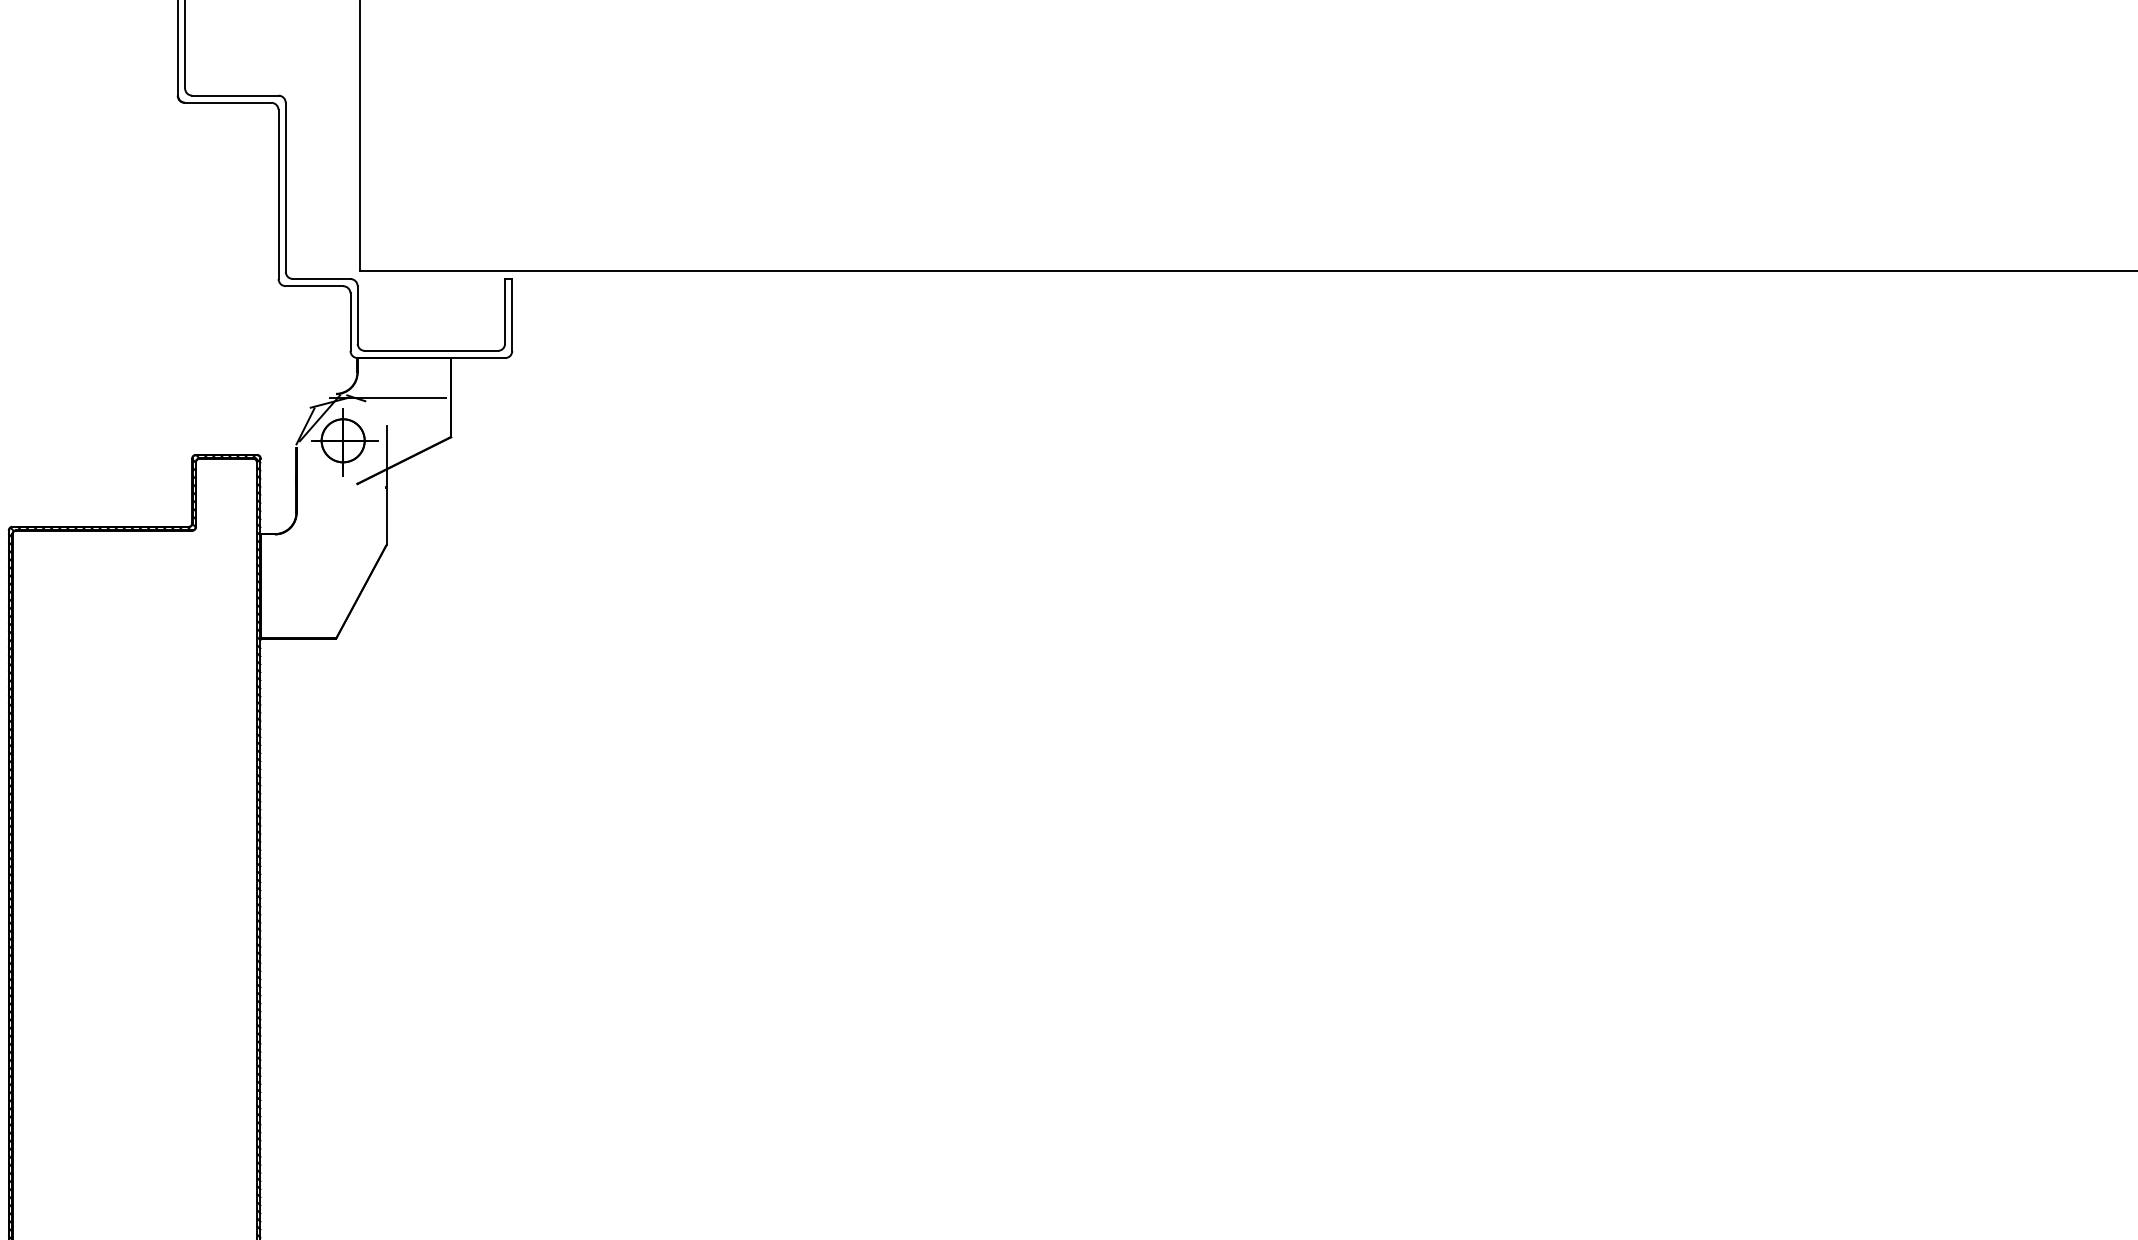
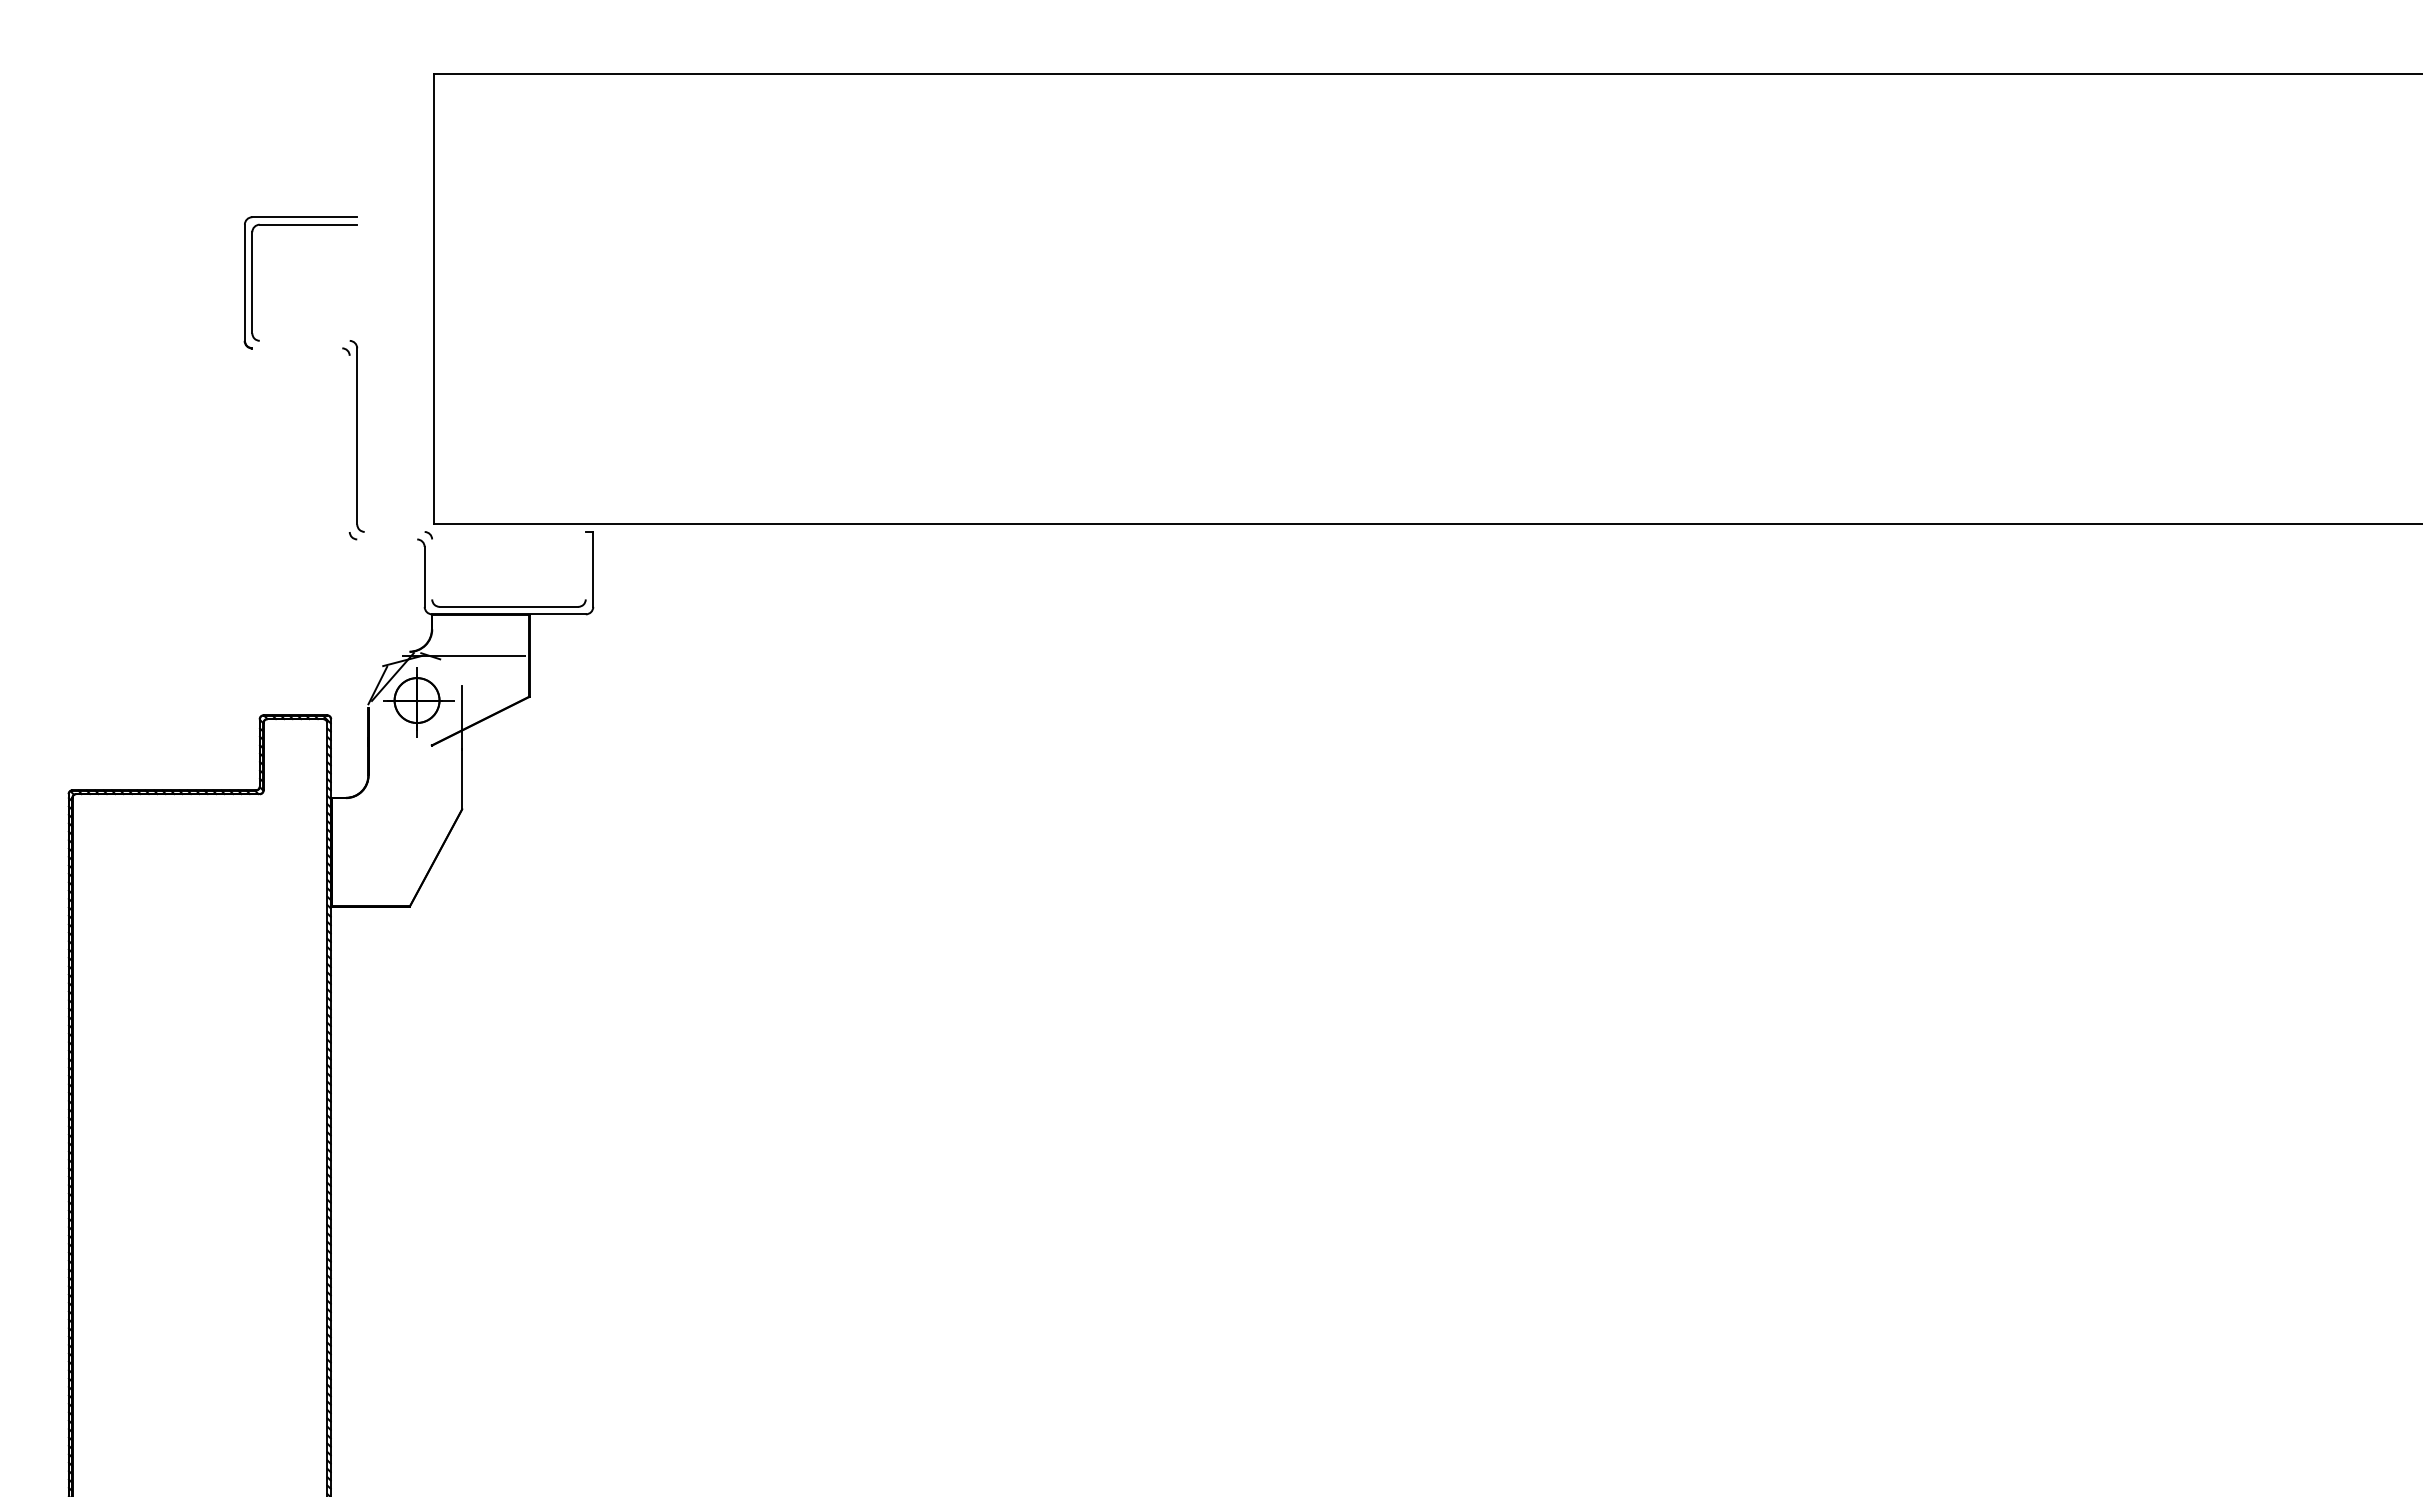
line: (235, 95) -> (304, 340), removed
line: (228, 102) -> (297, 348), removed
line: (278, 194) -> (349, 443), removed
line: (321, 278) -> (394, 531), removed
line: (314, 286) -> (387, 539), removed
line: (504, 311) -> (585, 565), removed
line: (357, 315) -> (432, 569), removed

